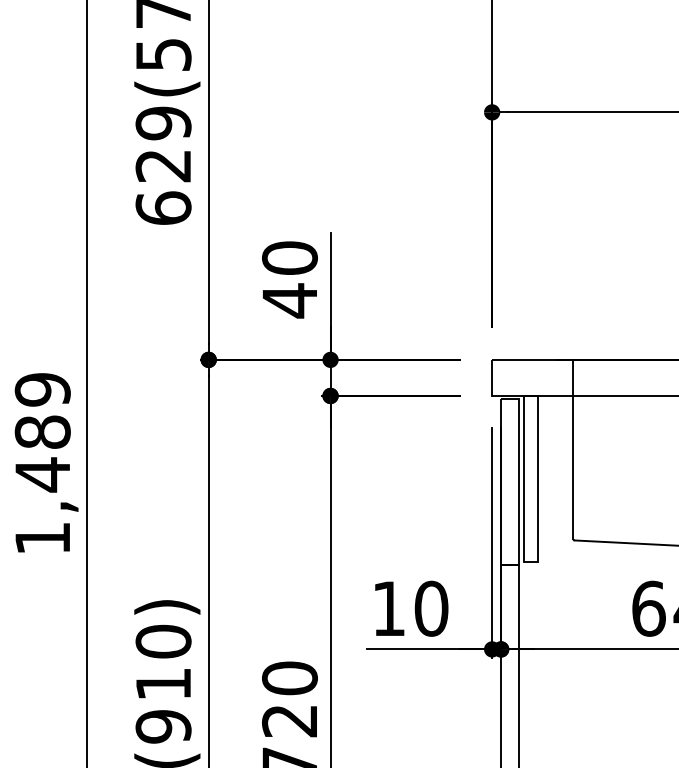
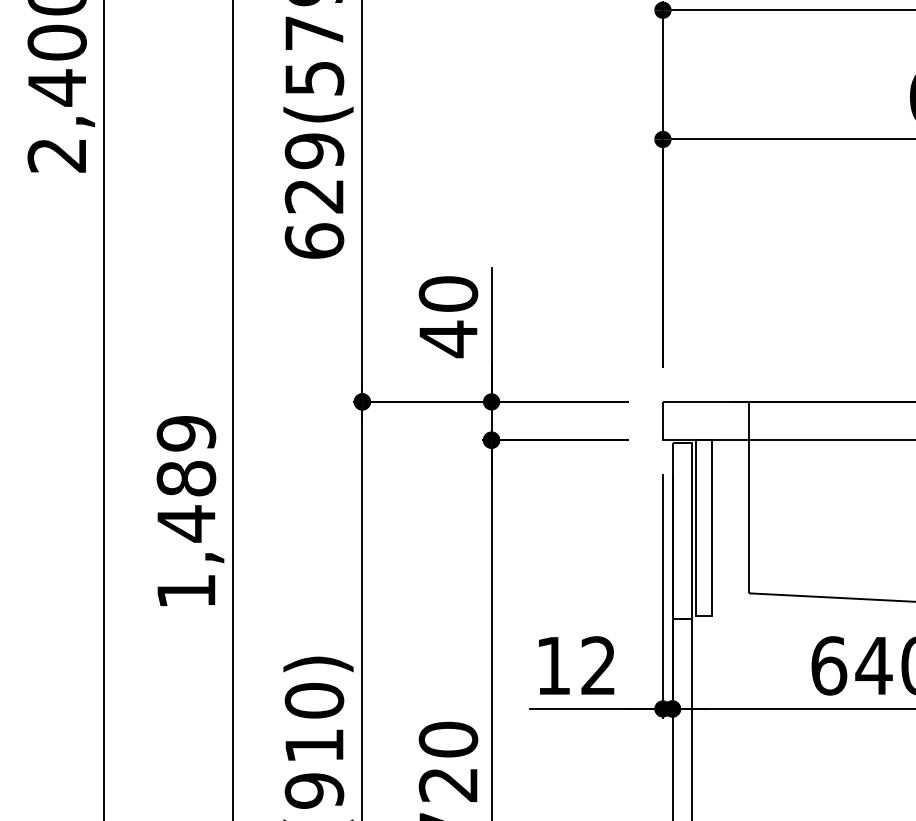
text: (431, 608) -> (598, 665), 10 -> 12

